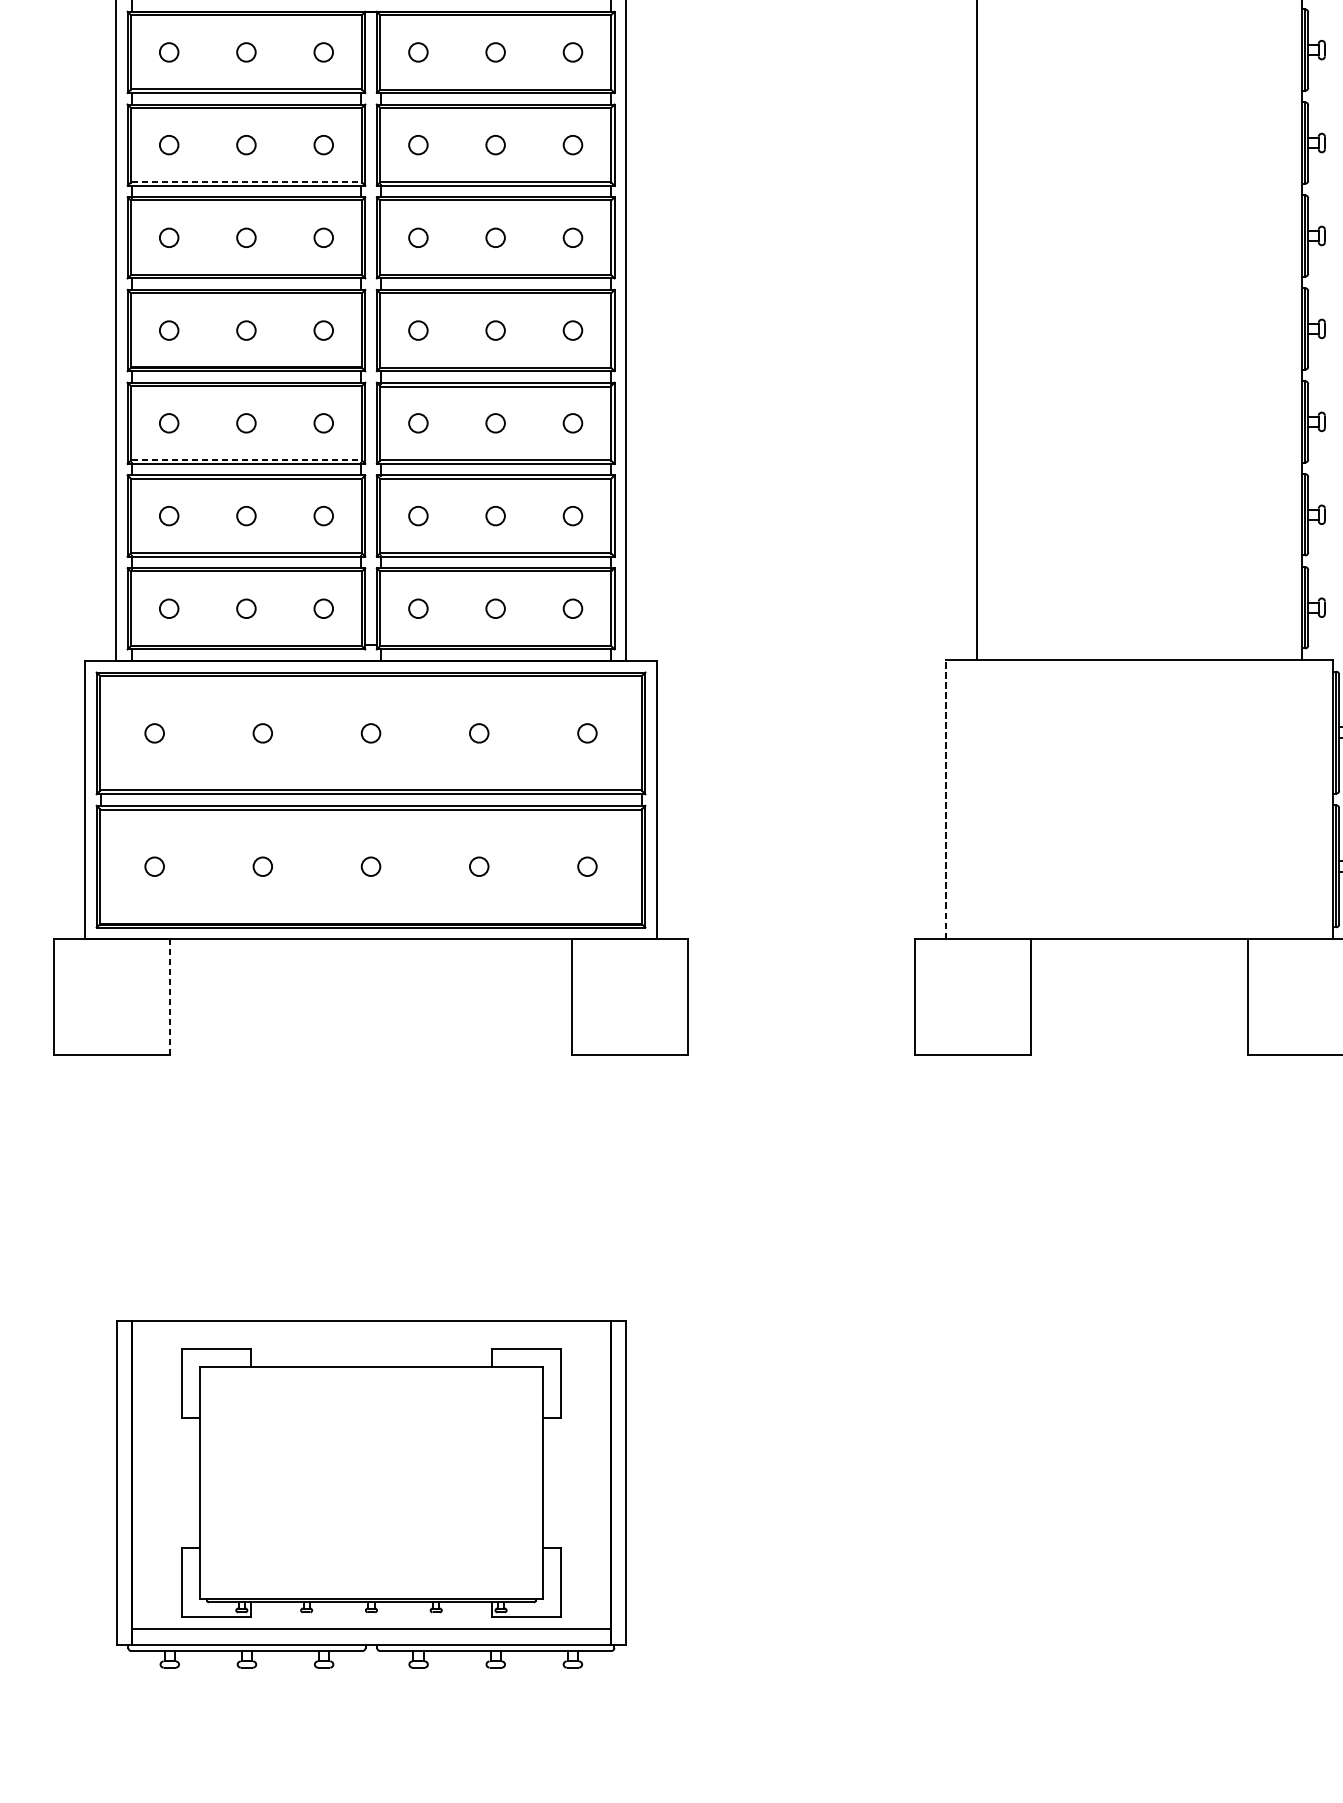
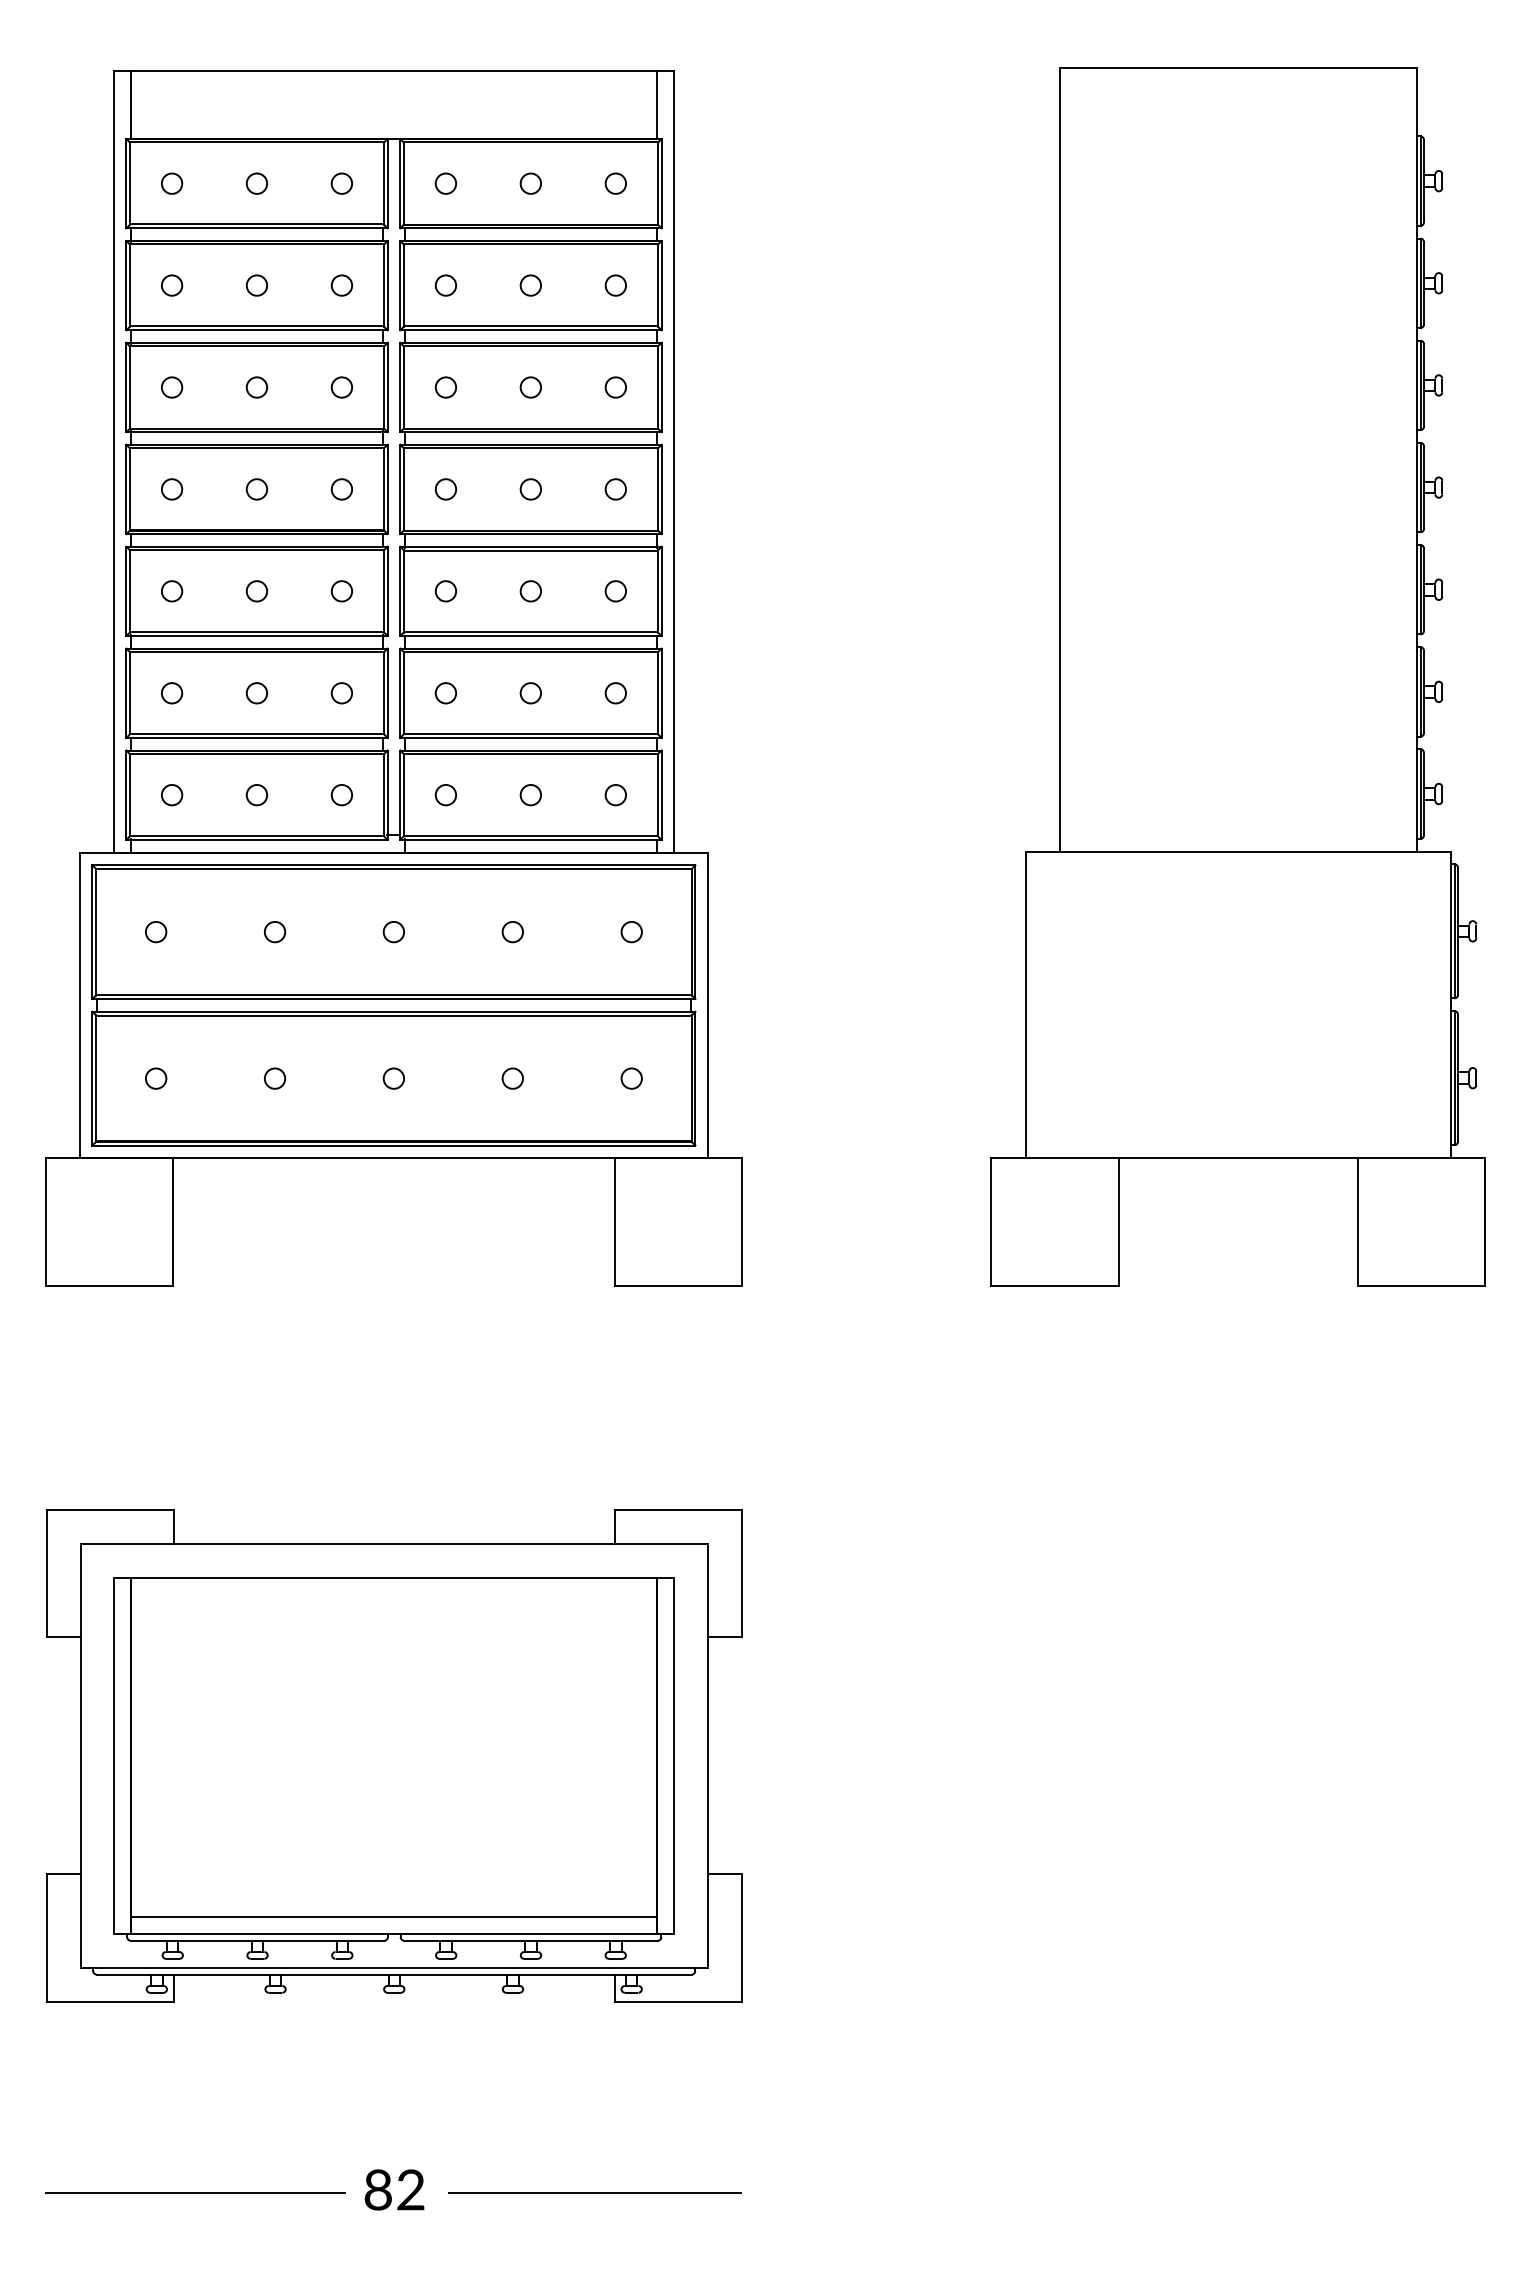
line: (246, 181) -> (257, 325), dashed -> solid
line: (246, 459) -> (257, 631), dashed -> solid
line: (945, 799) -> (1025, 1004), dashed -> solid
line: (170, 996) -> (173, 1221), dashed -> solid
part: (371, 1482) -> (394, 1755), size x1.67

